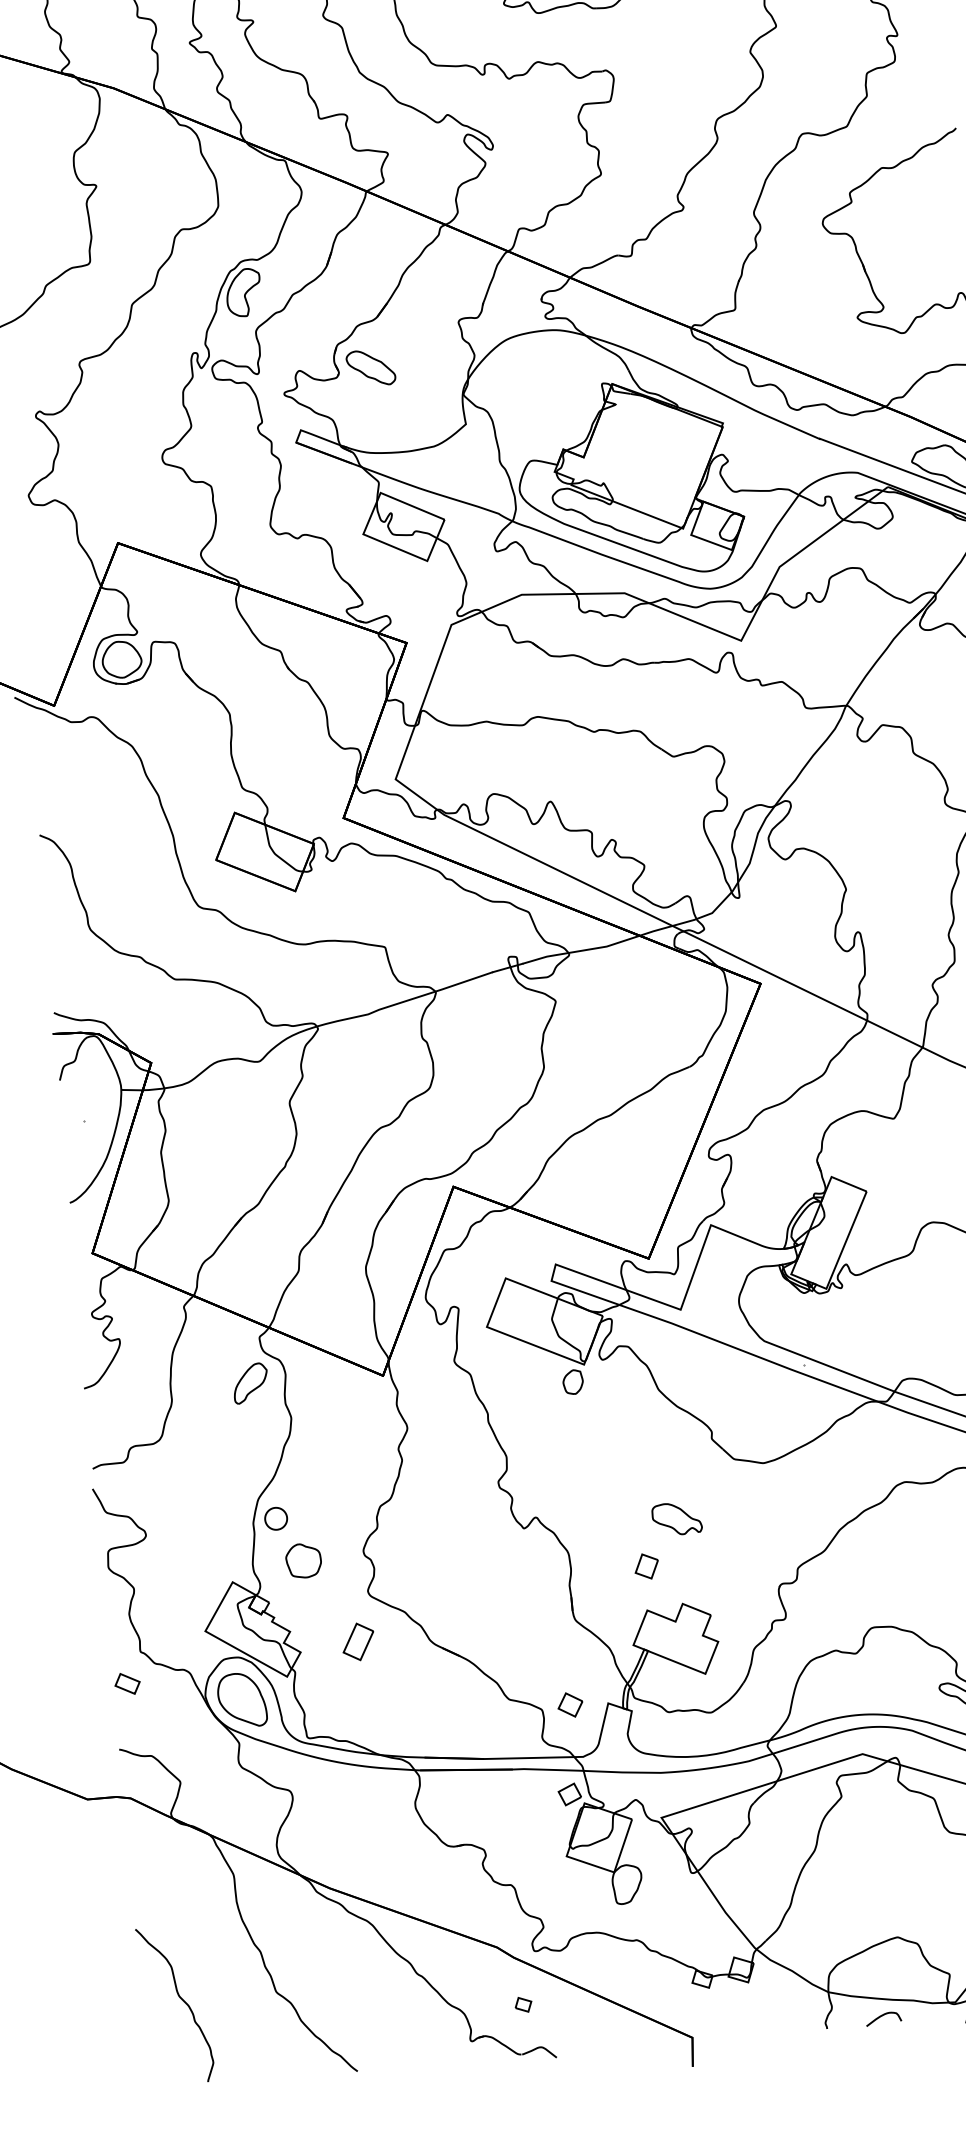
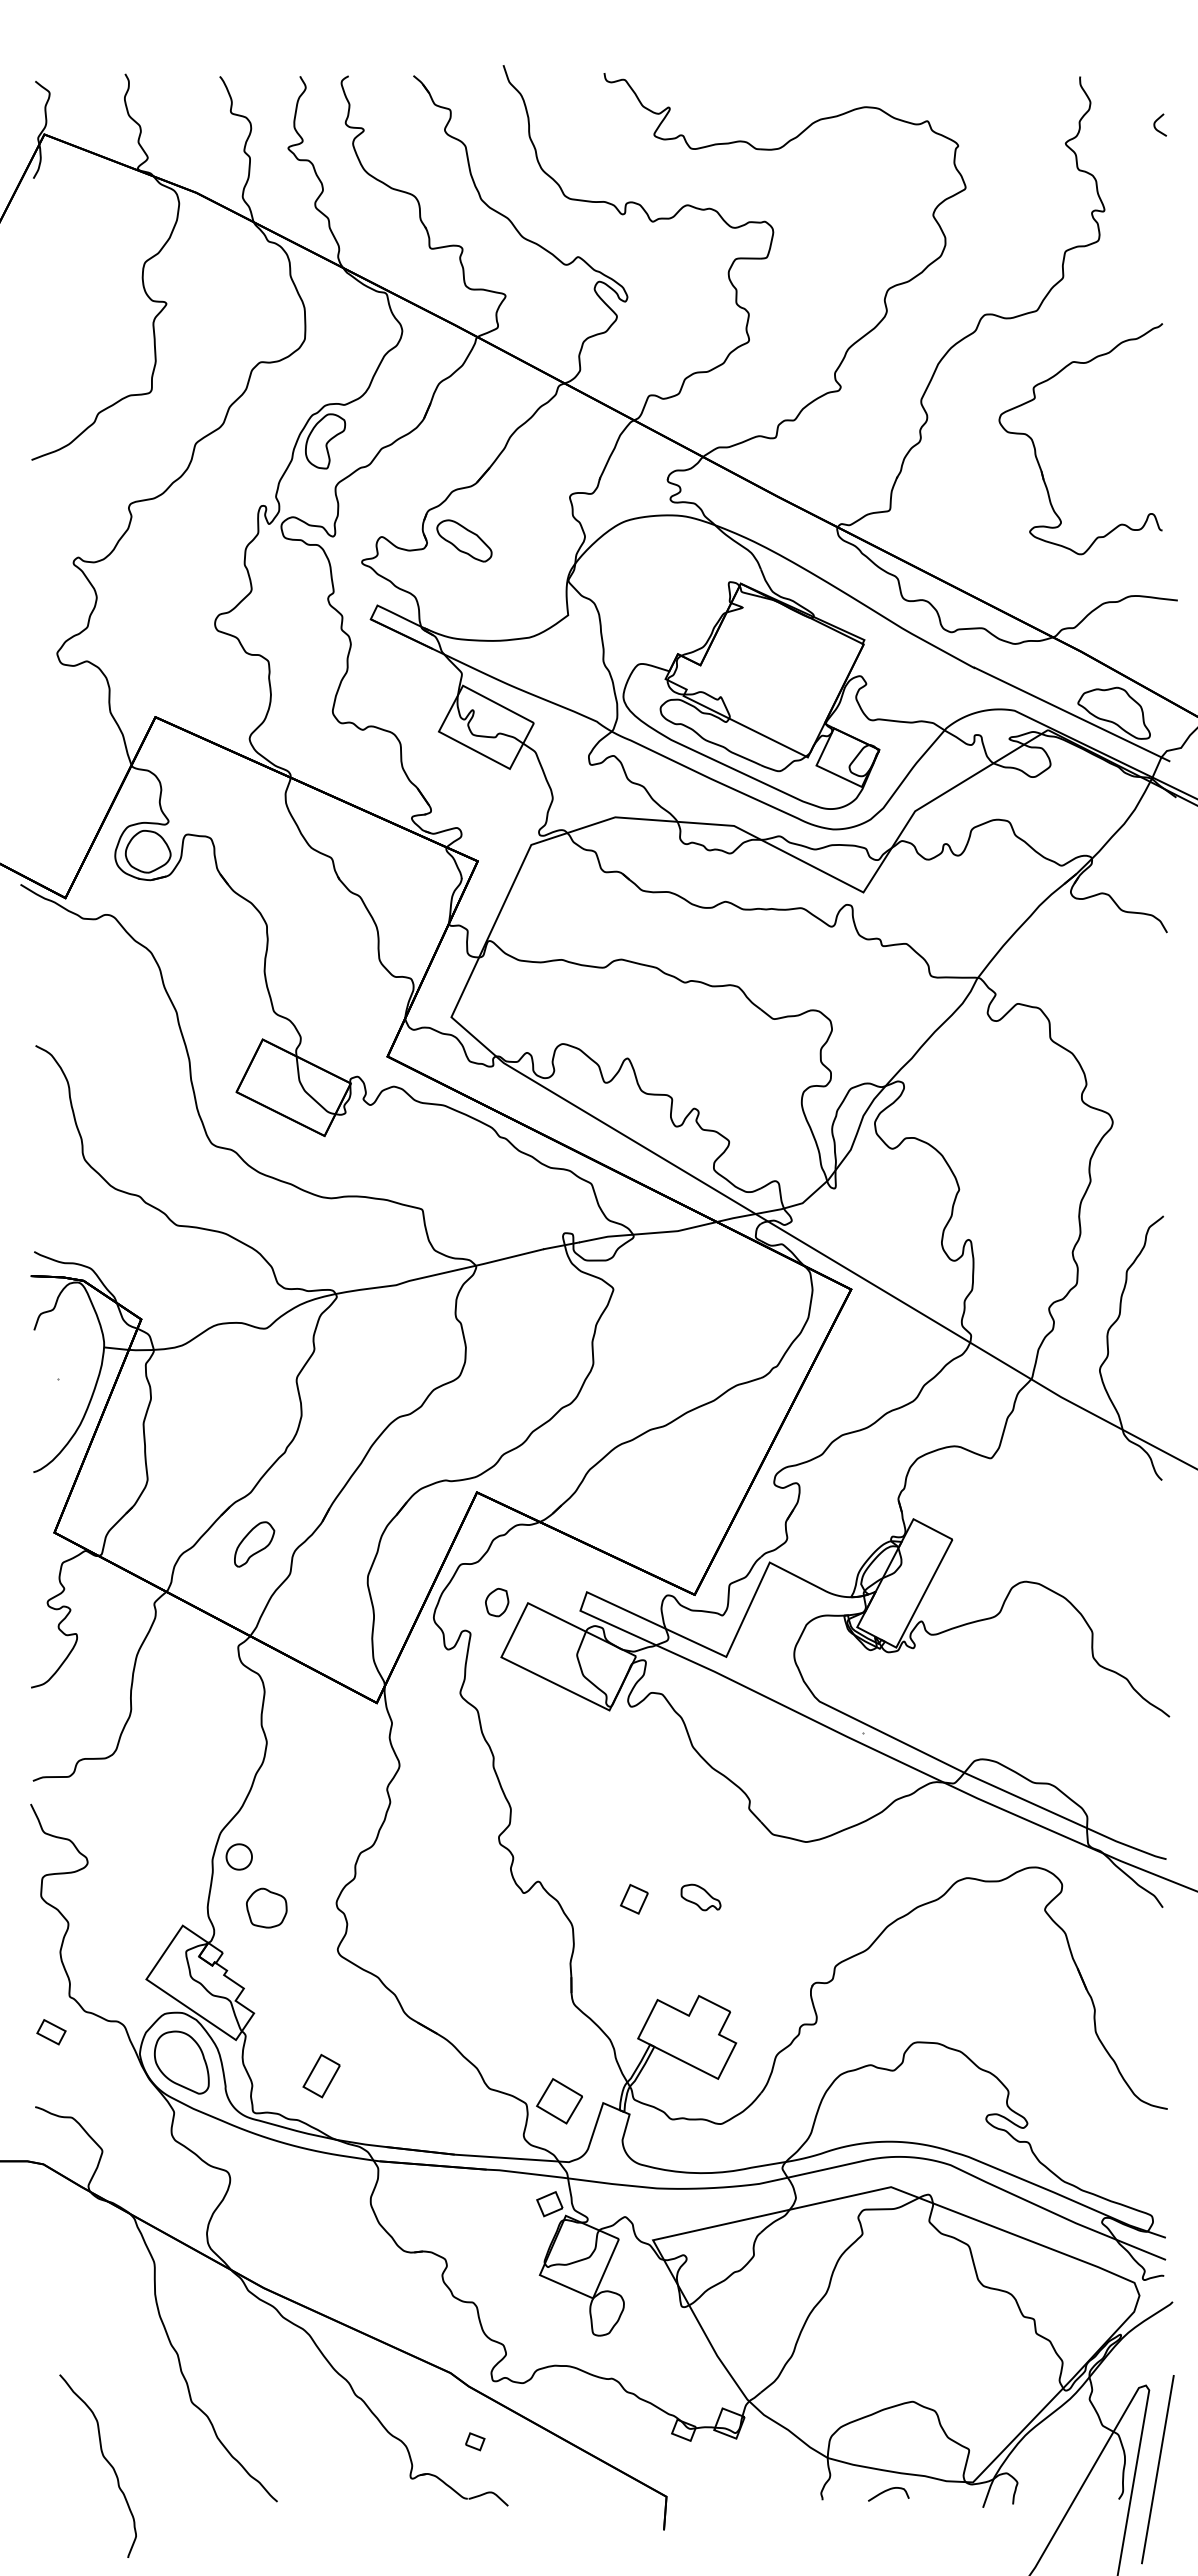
part: (573, 1382) -> (497, 1602), moved
part: (250, 1383) -> (254, 1544), moved
part: (676, 1518) -> (700, 1897), size x0.7
part: (646, 1566) -> (634, 1899), moved
part: (358, 1641) -> (321, 2075), moved
part: (570, 1704) -> (559, 2100), size x1.6
curve: (180, 1999) -> (104, 2459), moved

